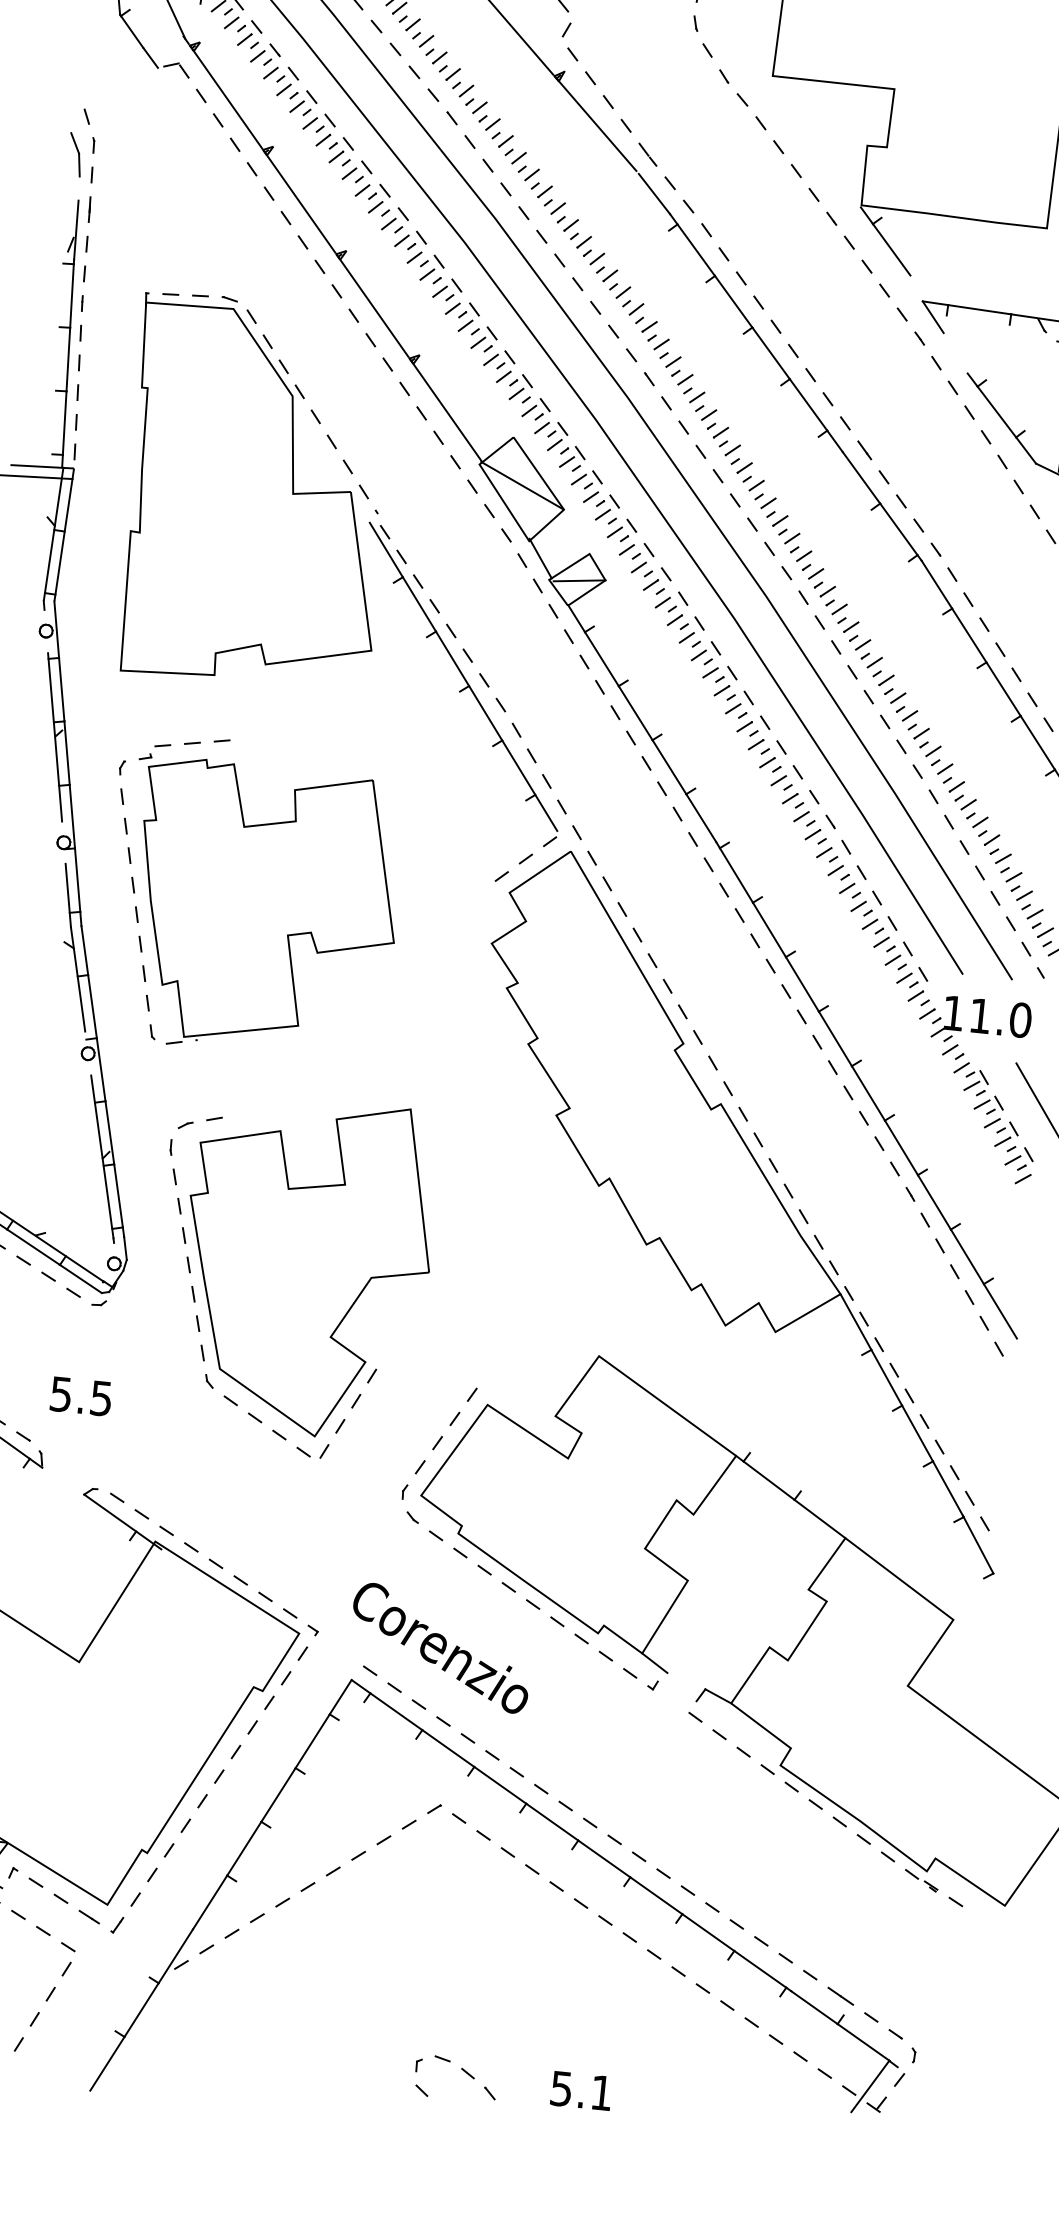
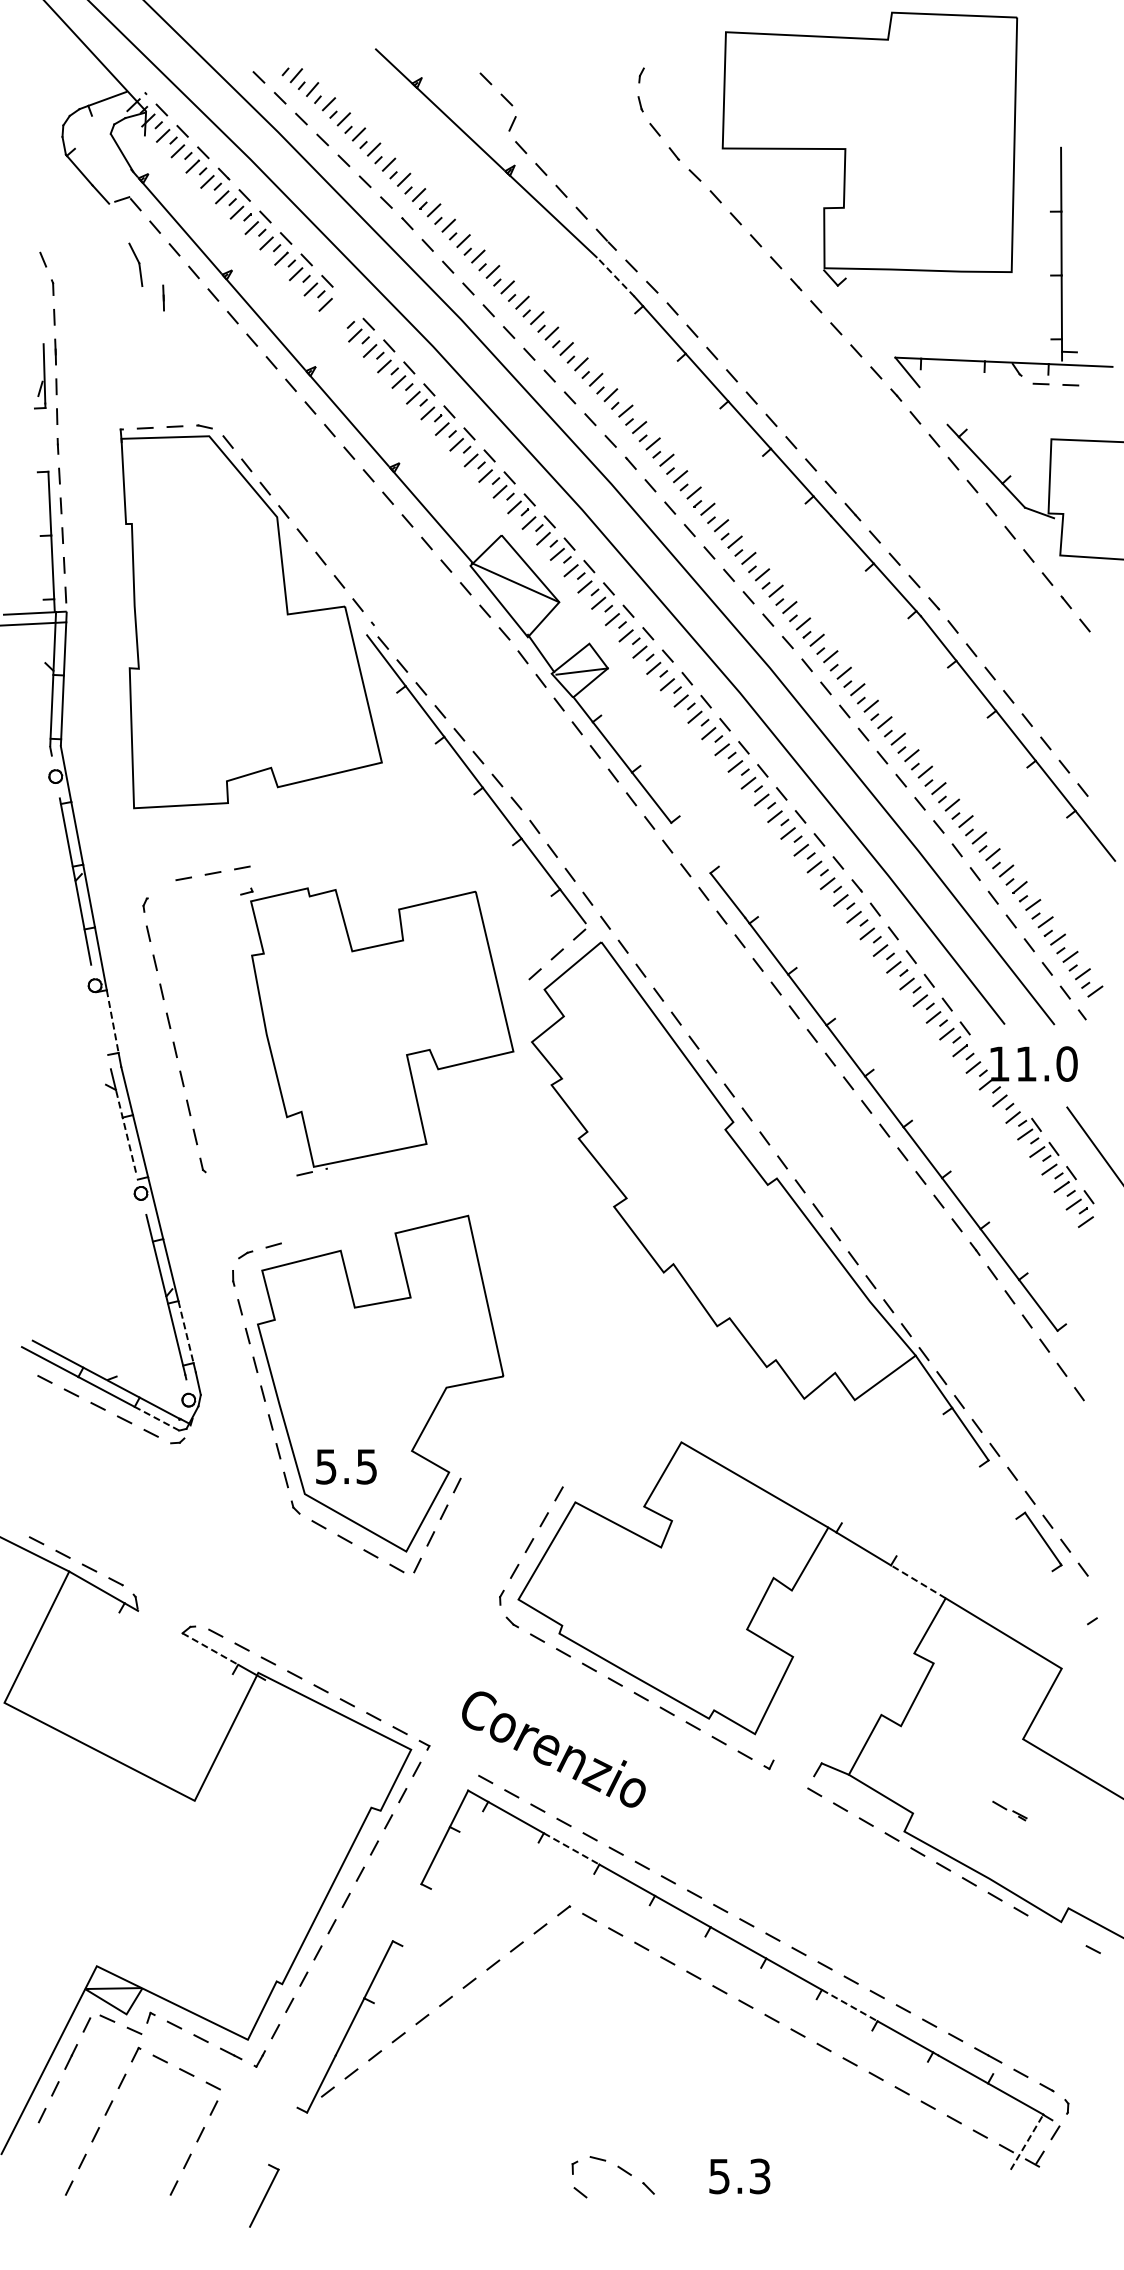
part: (75, 154) -> (135, 264), moved
line: (202, 166) -> (163, 297), added
line: (654, 194) -> (617, 278), solid -> dashed
part: (379, 198) -> (343, 311), removed
line: (891, 249) -> (858, 309), removed
line: (71, 295) -> (46, 439), removed
line: (669, 766) -> (690, 847), removed
line: (77, 880) -> (112, 1021), solid -> dashed
line: (67, 895) -> (104, 1037), removed
part: (261, 909) -> (377, 1031), moved
line: (79, 989) -> (125, 1130), solid -> dashed
line: (118, 1196) -> (186, 1332), solid -> dashed
line: (80, 1278) -> (156, 1418), solid -> dashed
line: (1000, 1310) -> (1076, 1355), removed
text: (81, 1396) -> (346, 1466), moved
line: (917, 1433) -> (1006, 1486), removed
line: (110, 1513) -> (210, 1649), solid -> dashed
line: (820, 1518) -> (918, 1581), solid -> dashed
line: (977, 1545) -> (1078, 1591), removed
line: (654, 1663) -> (768, 1742), removed
line: (448, 1748) -> (571, 1848), solid -> dashed
line: (277, 1794) -> (406, 1912), removed
part: (921, 1880) -> (1009, 1810), moved
line: (708, 1932) -> (849, 2005), solid -> dashed
line: (141, 2009) -> (292, 2140), removed
line: (870, 2086) -> (1027, 2142), solid -> dashed
text: (602, 2093) -> (760, 2176), 5.1 -> 5.3

